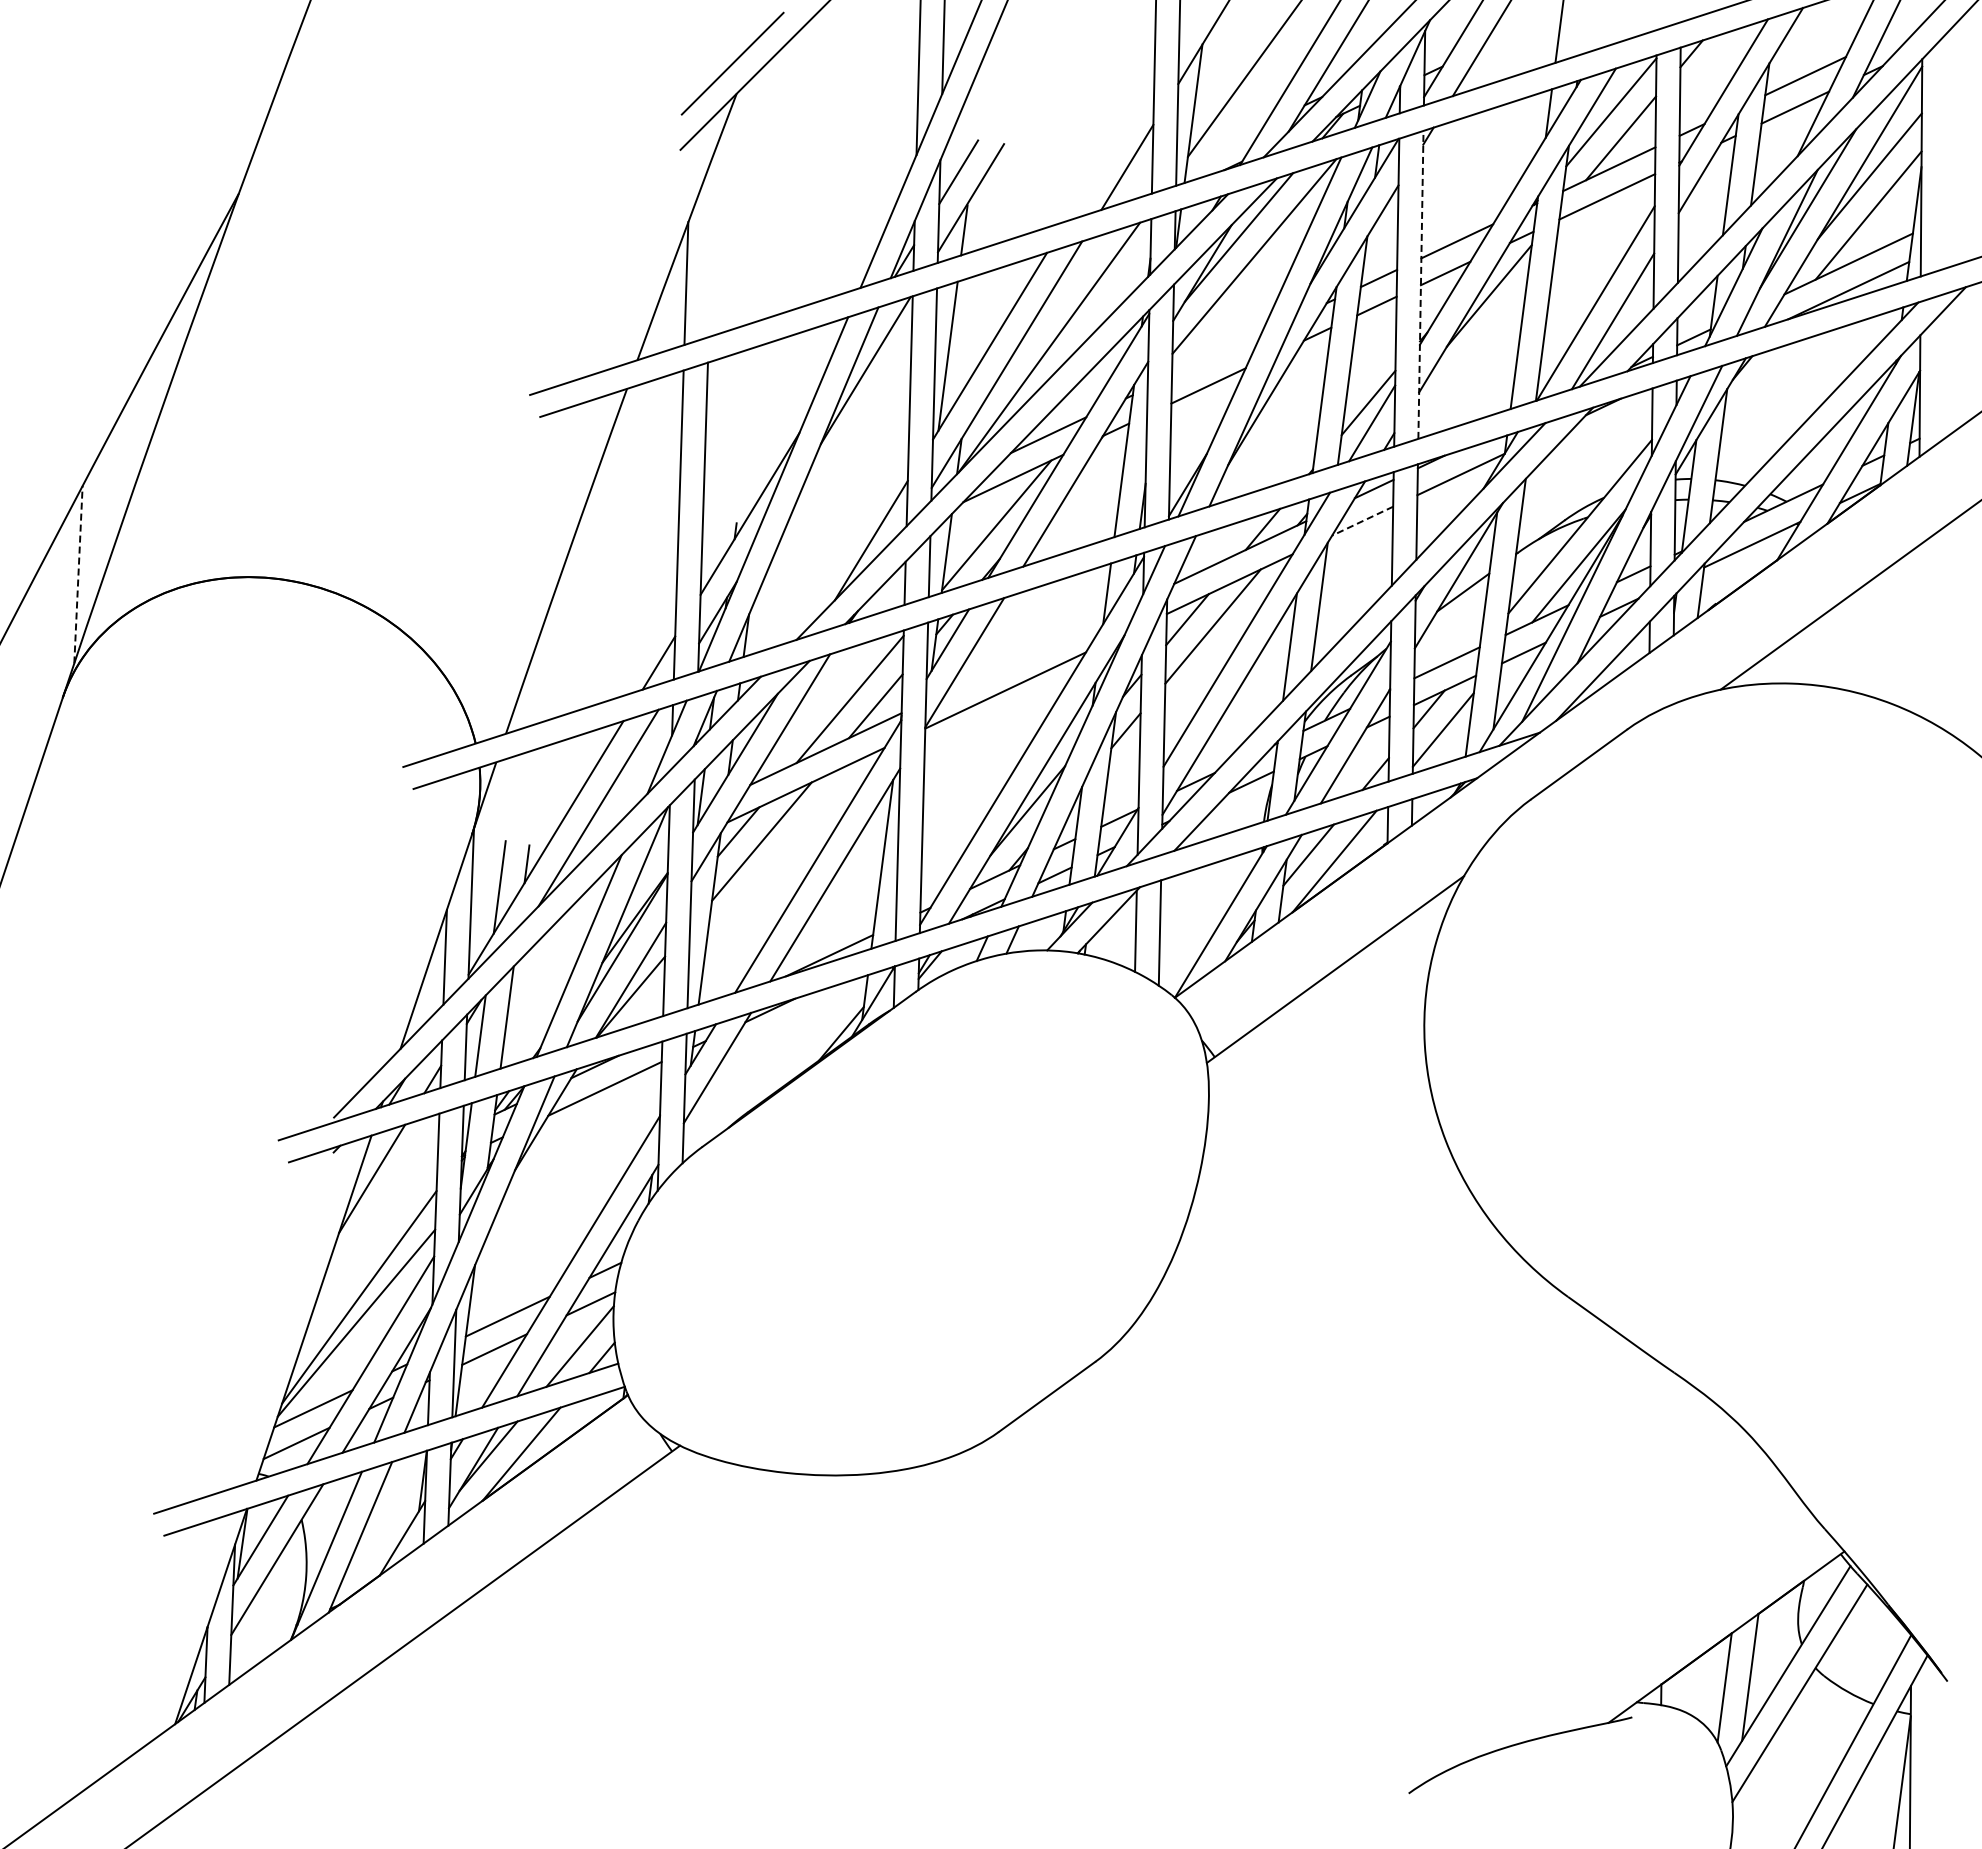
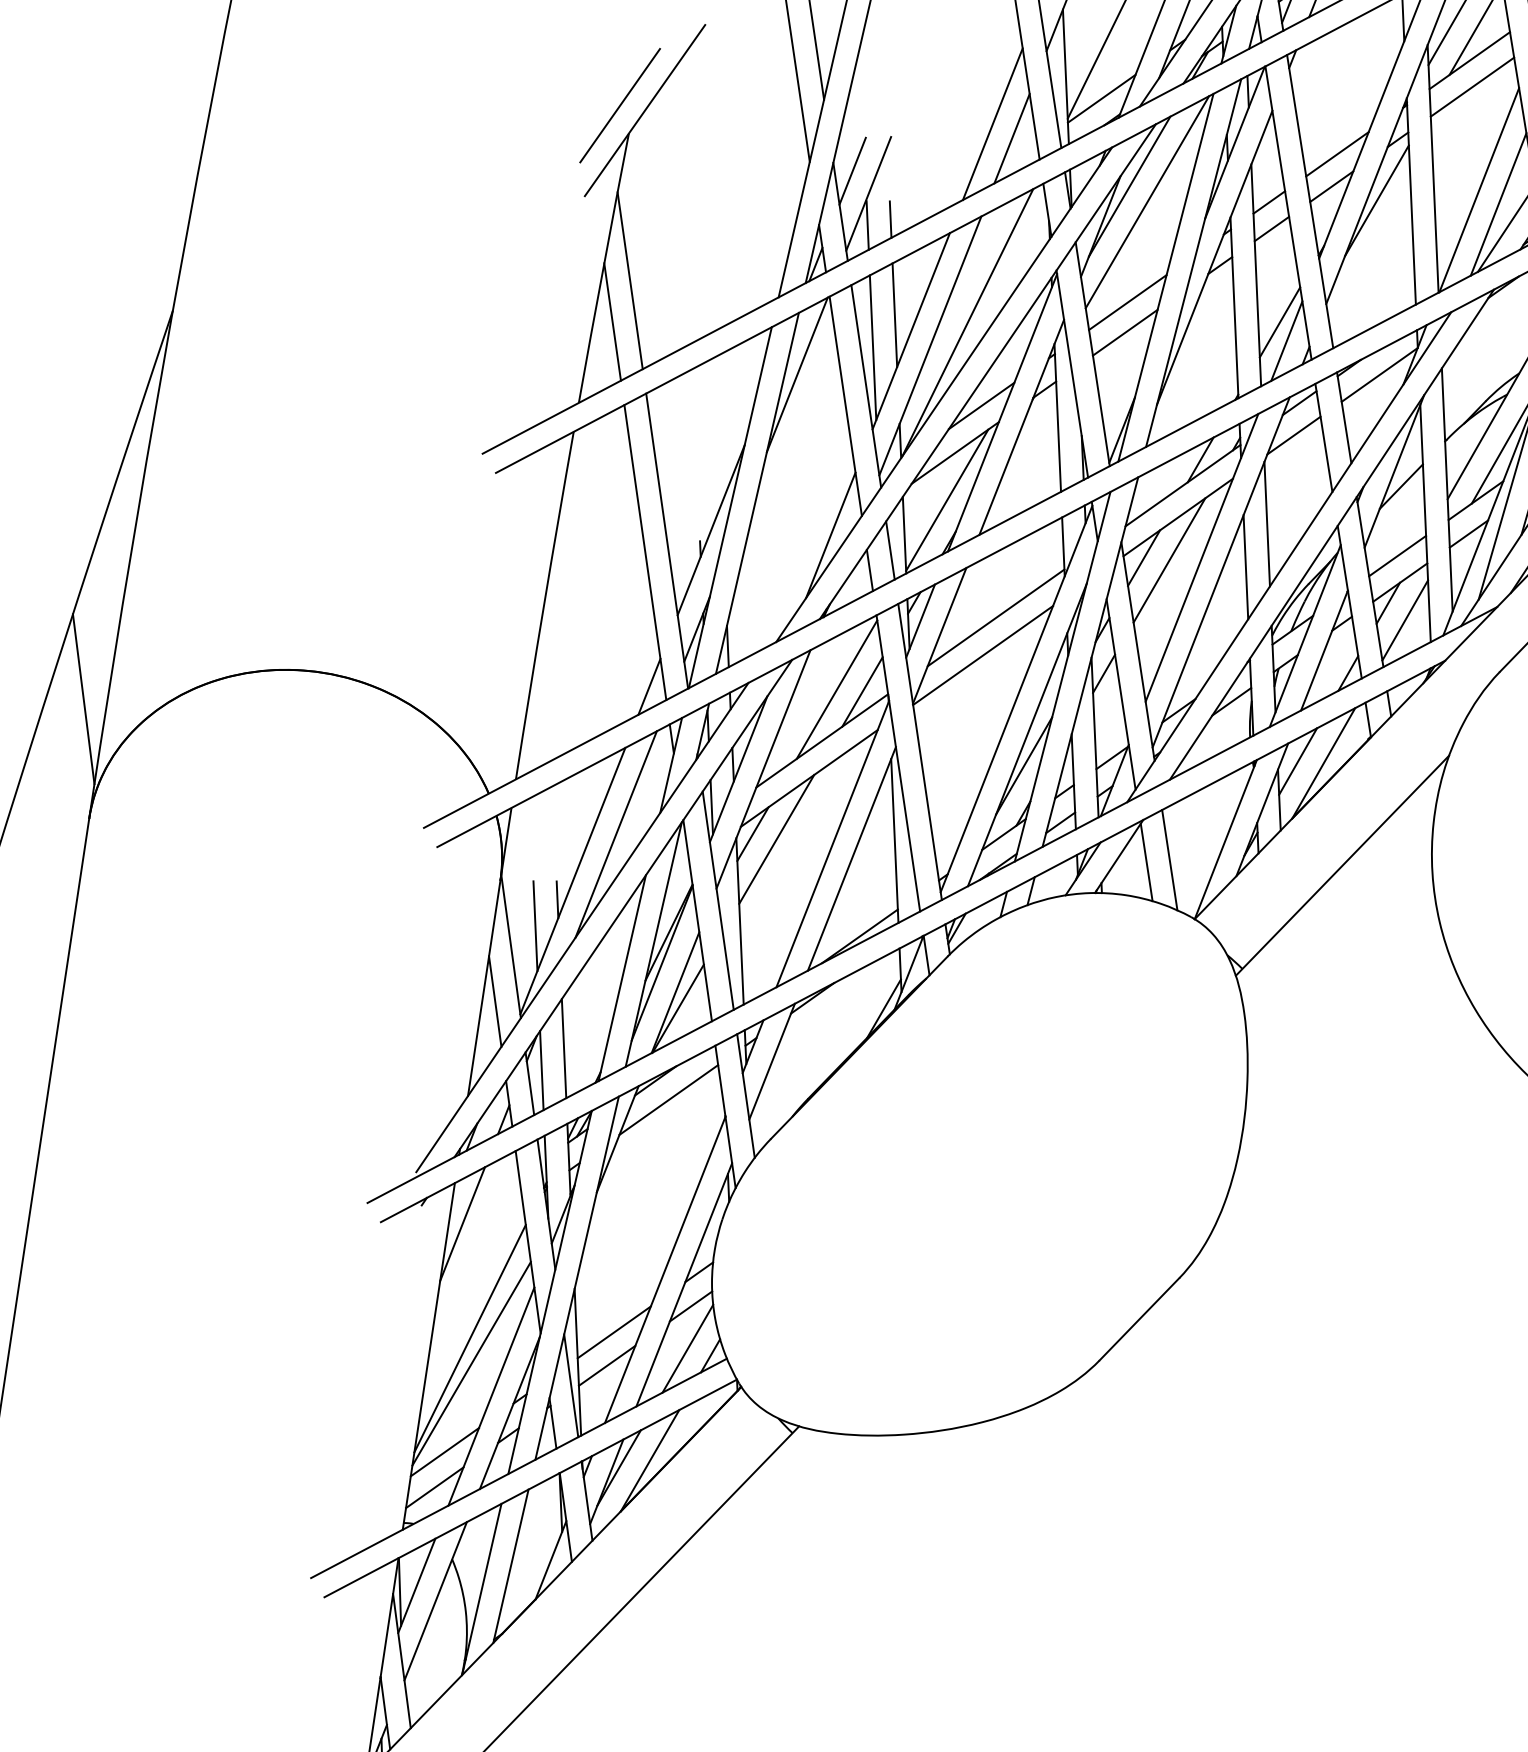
line: (1226, 142) -> (1101, 98), added
line: (1110, 149) -> (993, 124), added
line: (988, 228) -> (890, 219), added
line: (711, 244) -> (629, 280), added
line: (1420, 284) -> (1309, 201), dashed -> solid
line: (976, 326) -> (895, 314), added
line: (1216, 355) -> (1127, 302), added
line: (1362, 521) -> (1293, 435), dashed -> solid
line: (78, 574) -> (83, 698), dashed -> solid
line: (1025, 654) -> (996, 618), added

